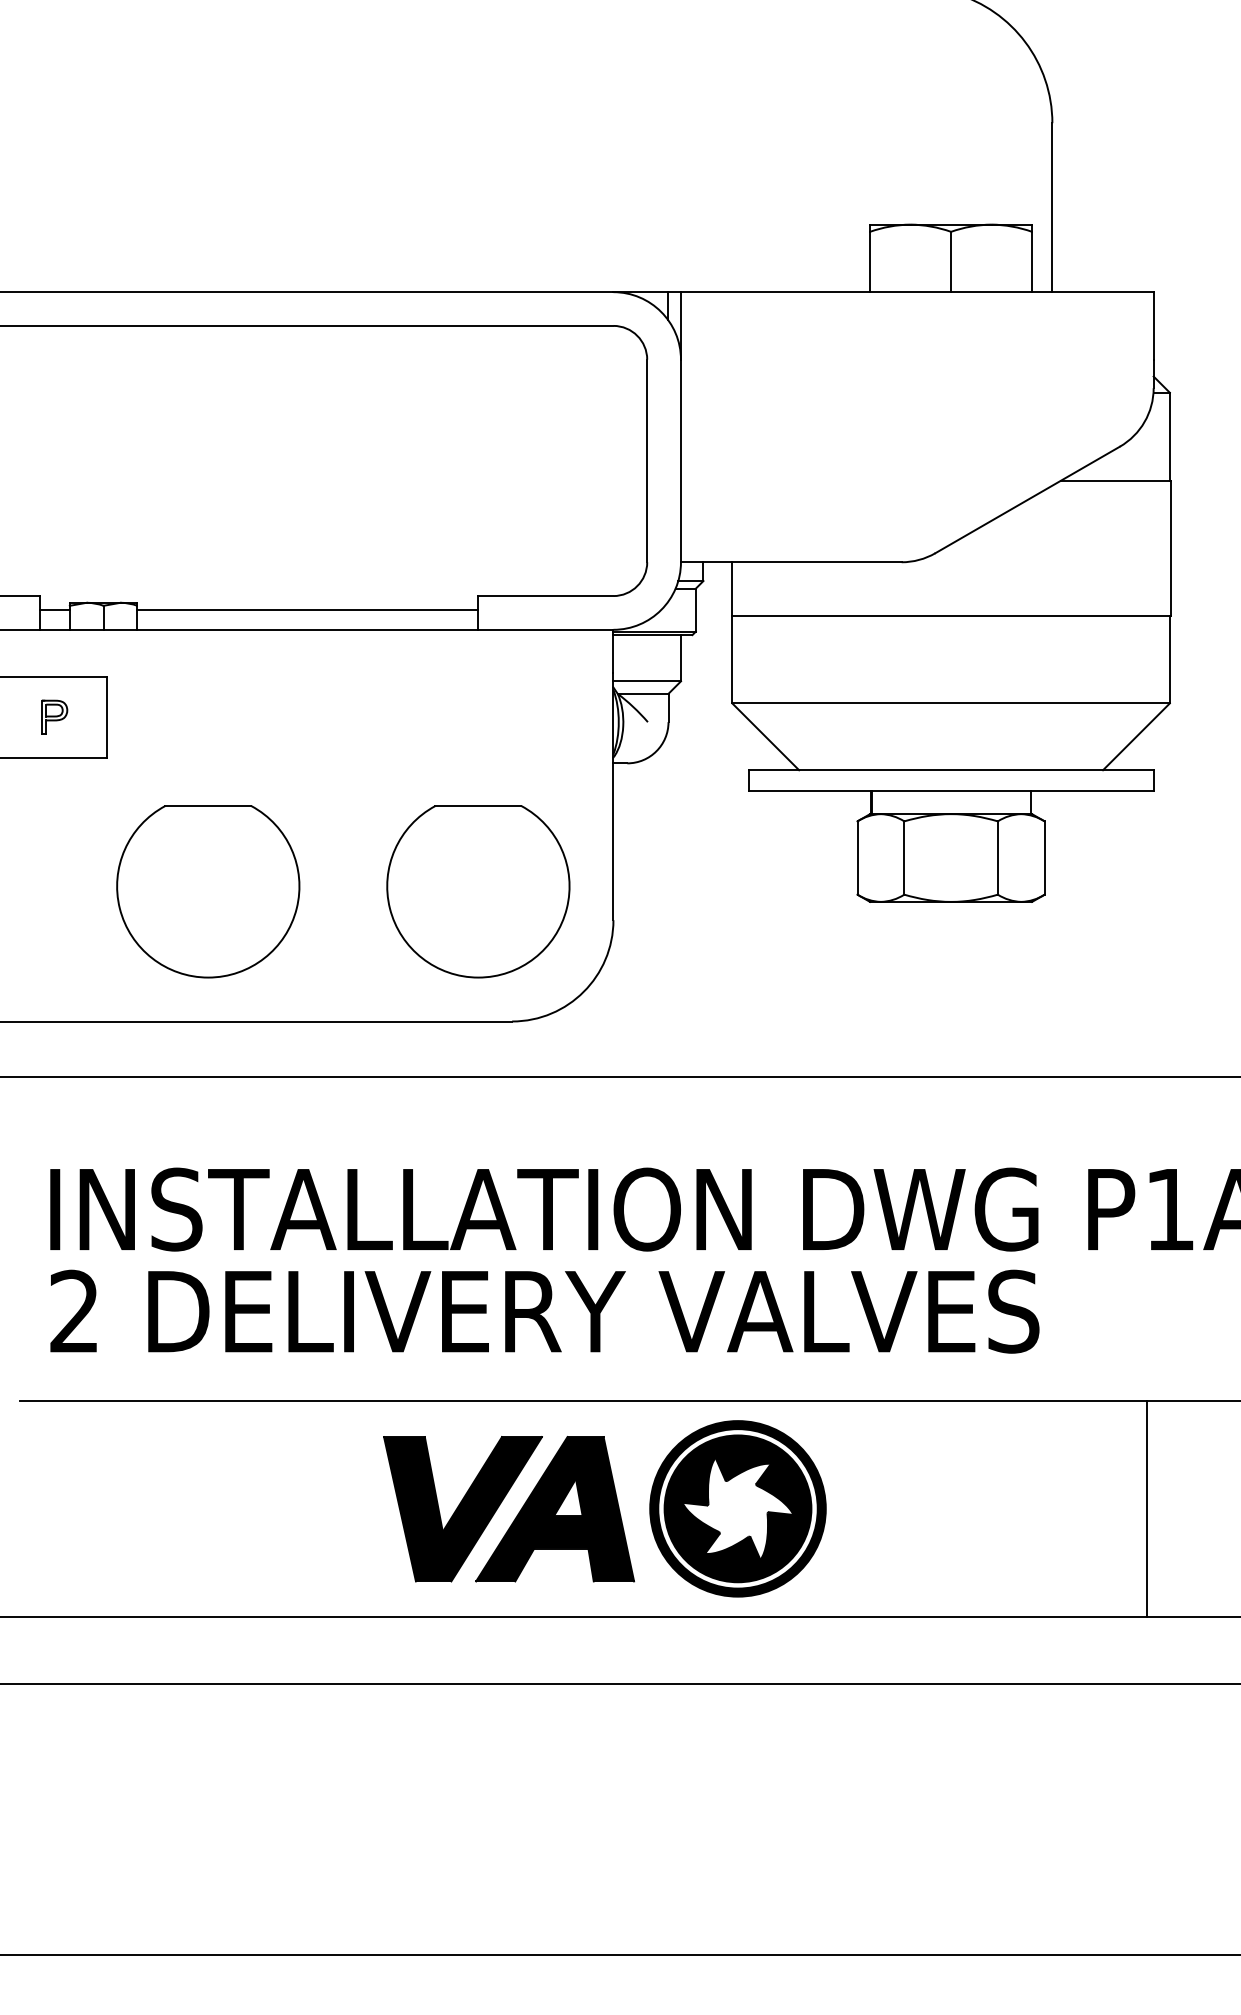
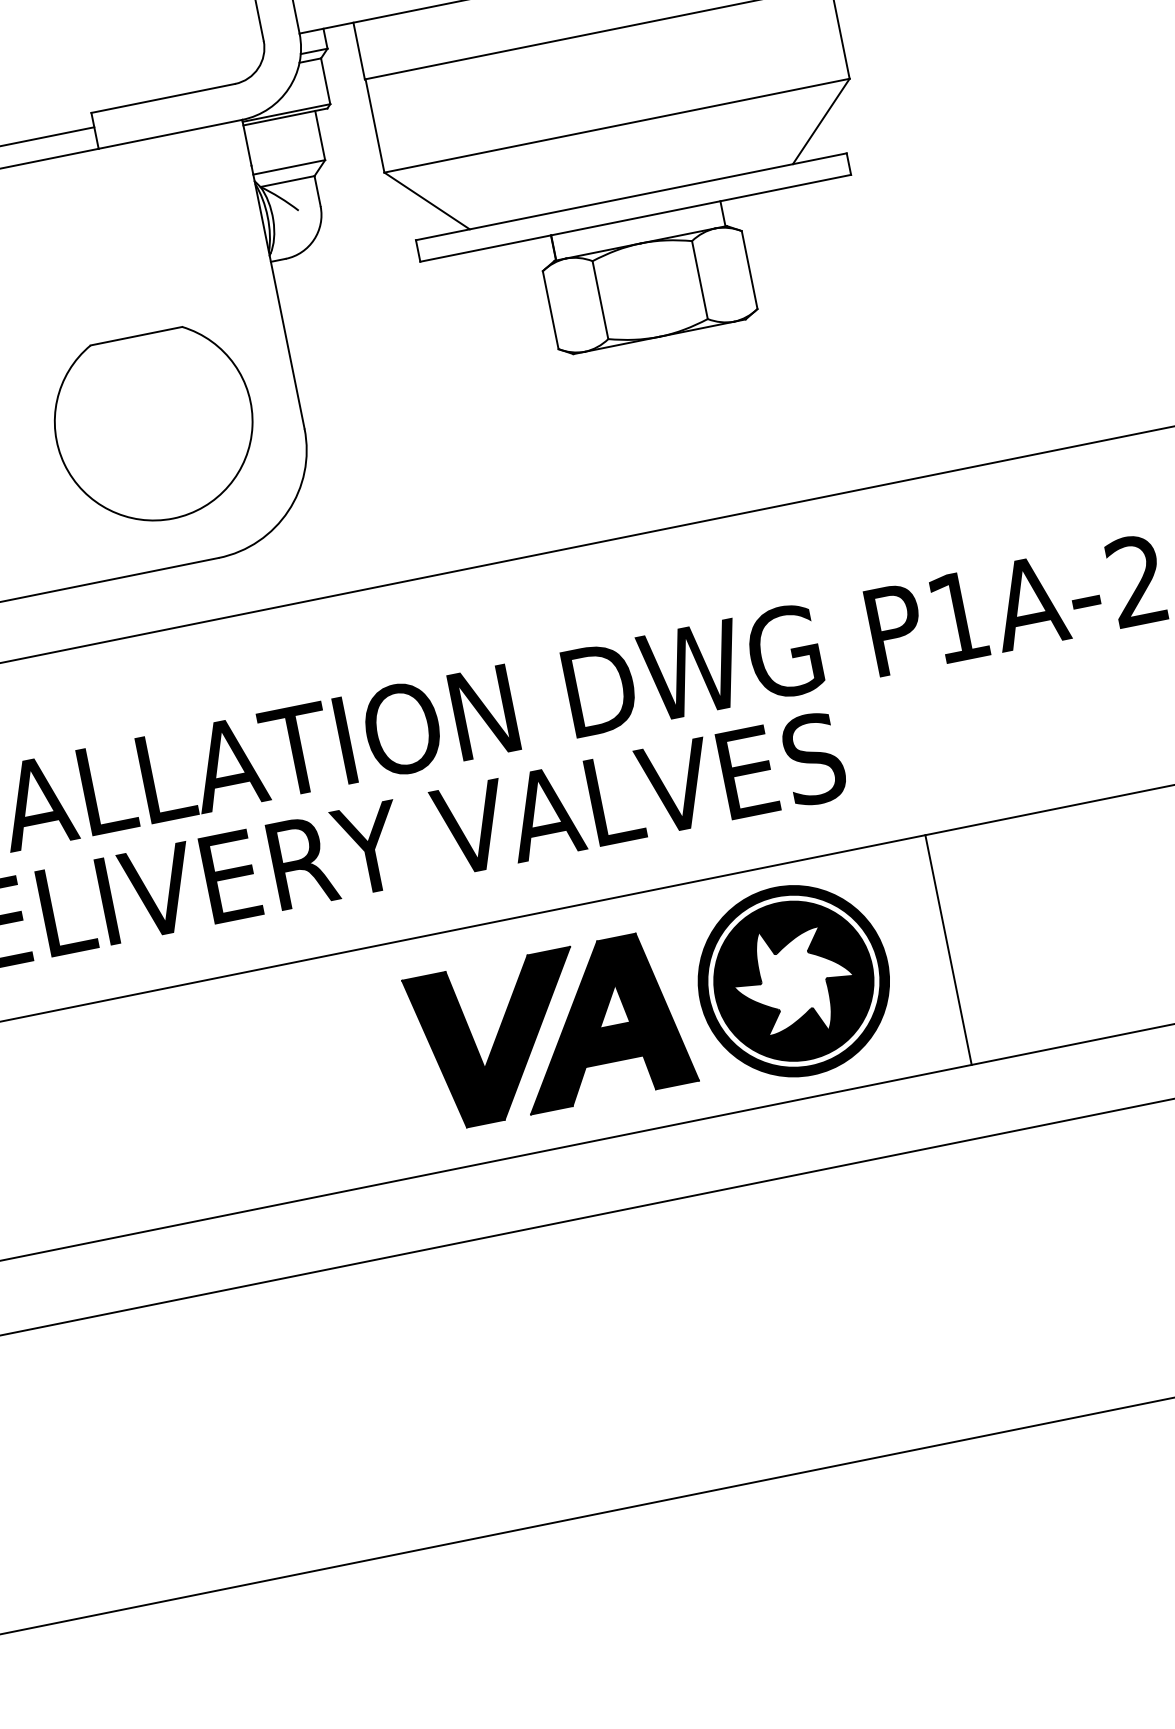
part: (604, 1508) -> (651, 1009), moved
line: (1147, 1508) -> (948, 949), moved

